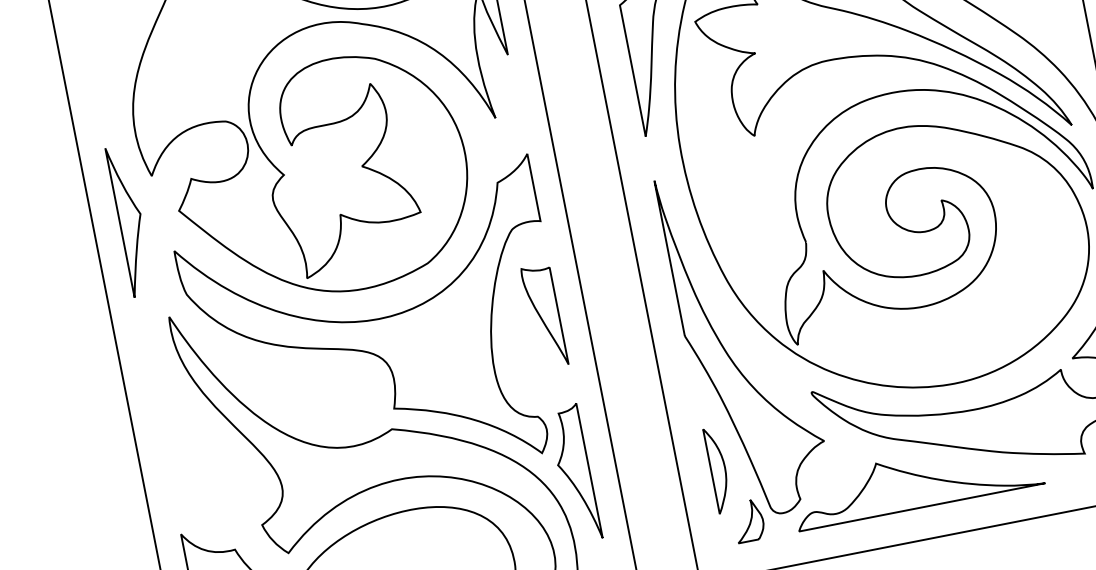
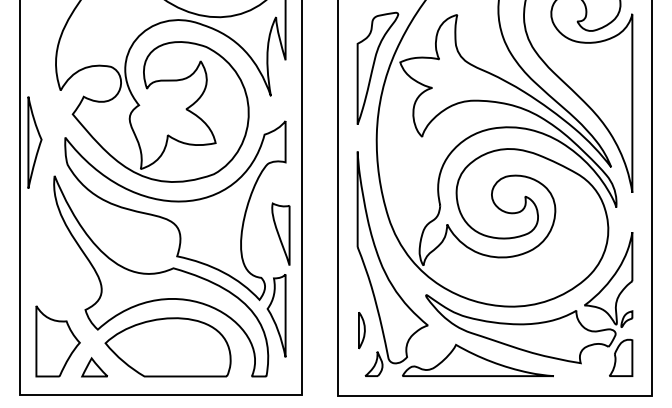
part: (129, 220) -> (34, 142), moved
part: (543, 315) -> (280, 233), moved
part: (717, 470) -> (361, 330), size x0.7

